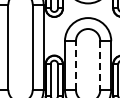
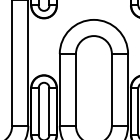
line: (75, 65) -> (75, 89), dashed -> solid
line: (100, 66) -> (112, 91), dashed -> solid

